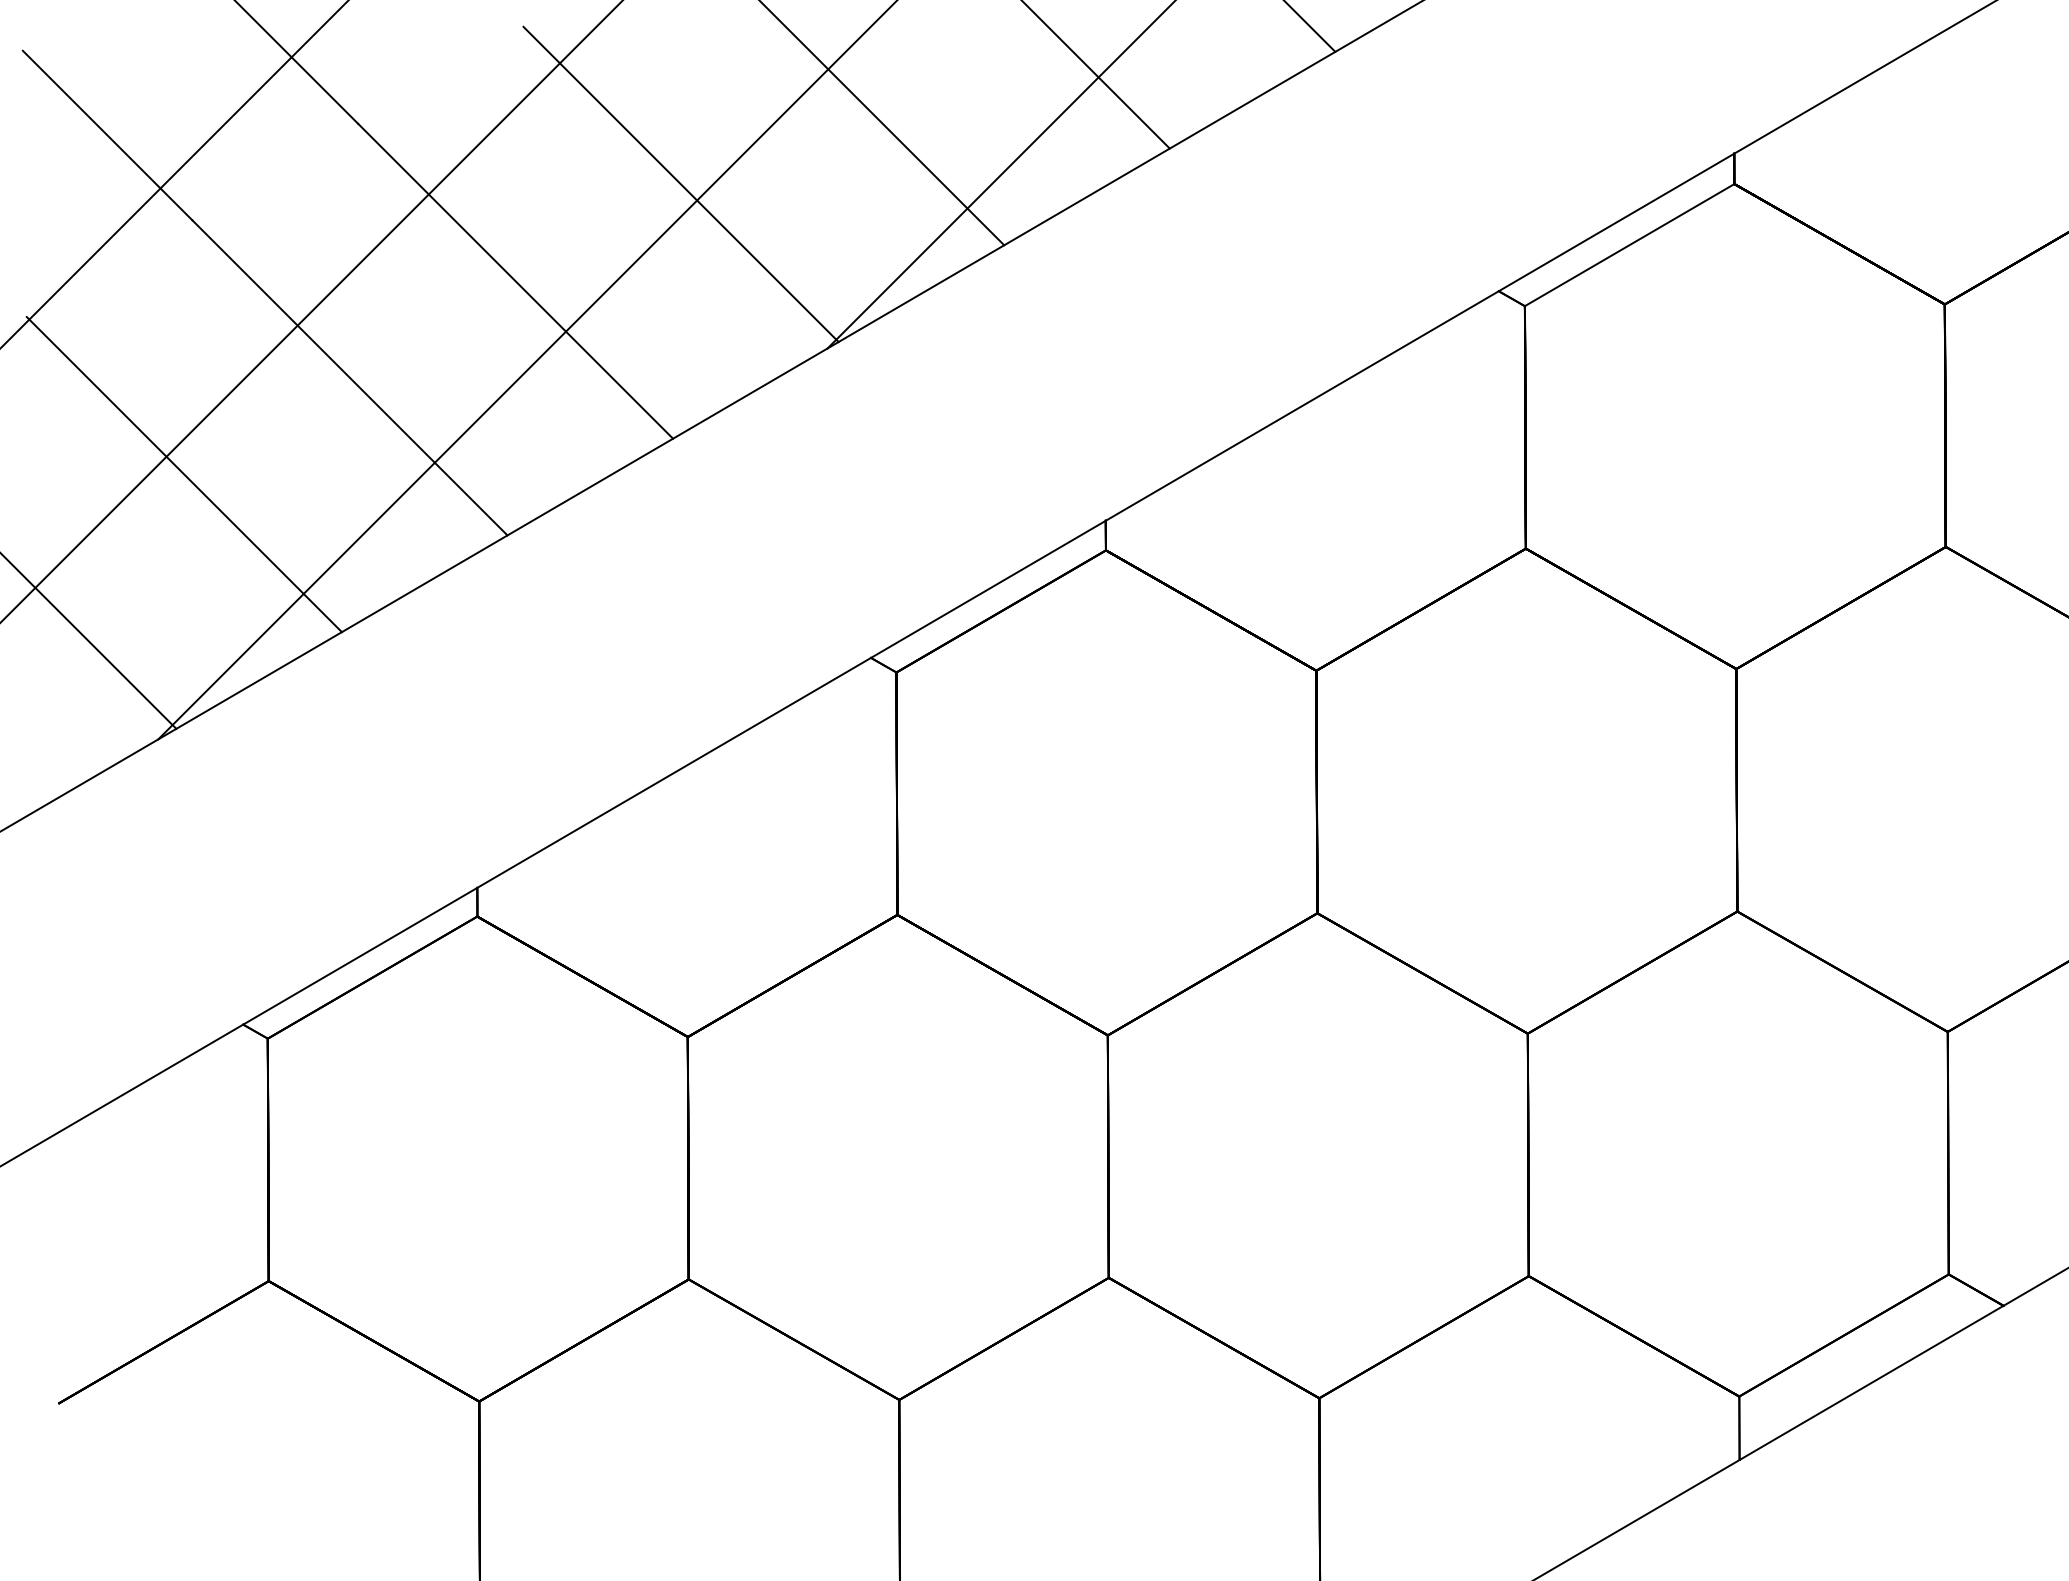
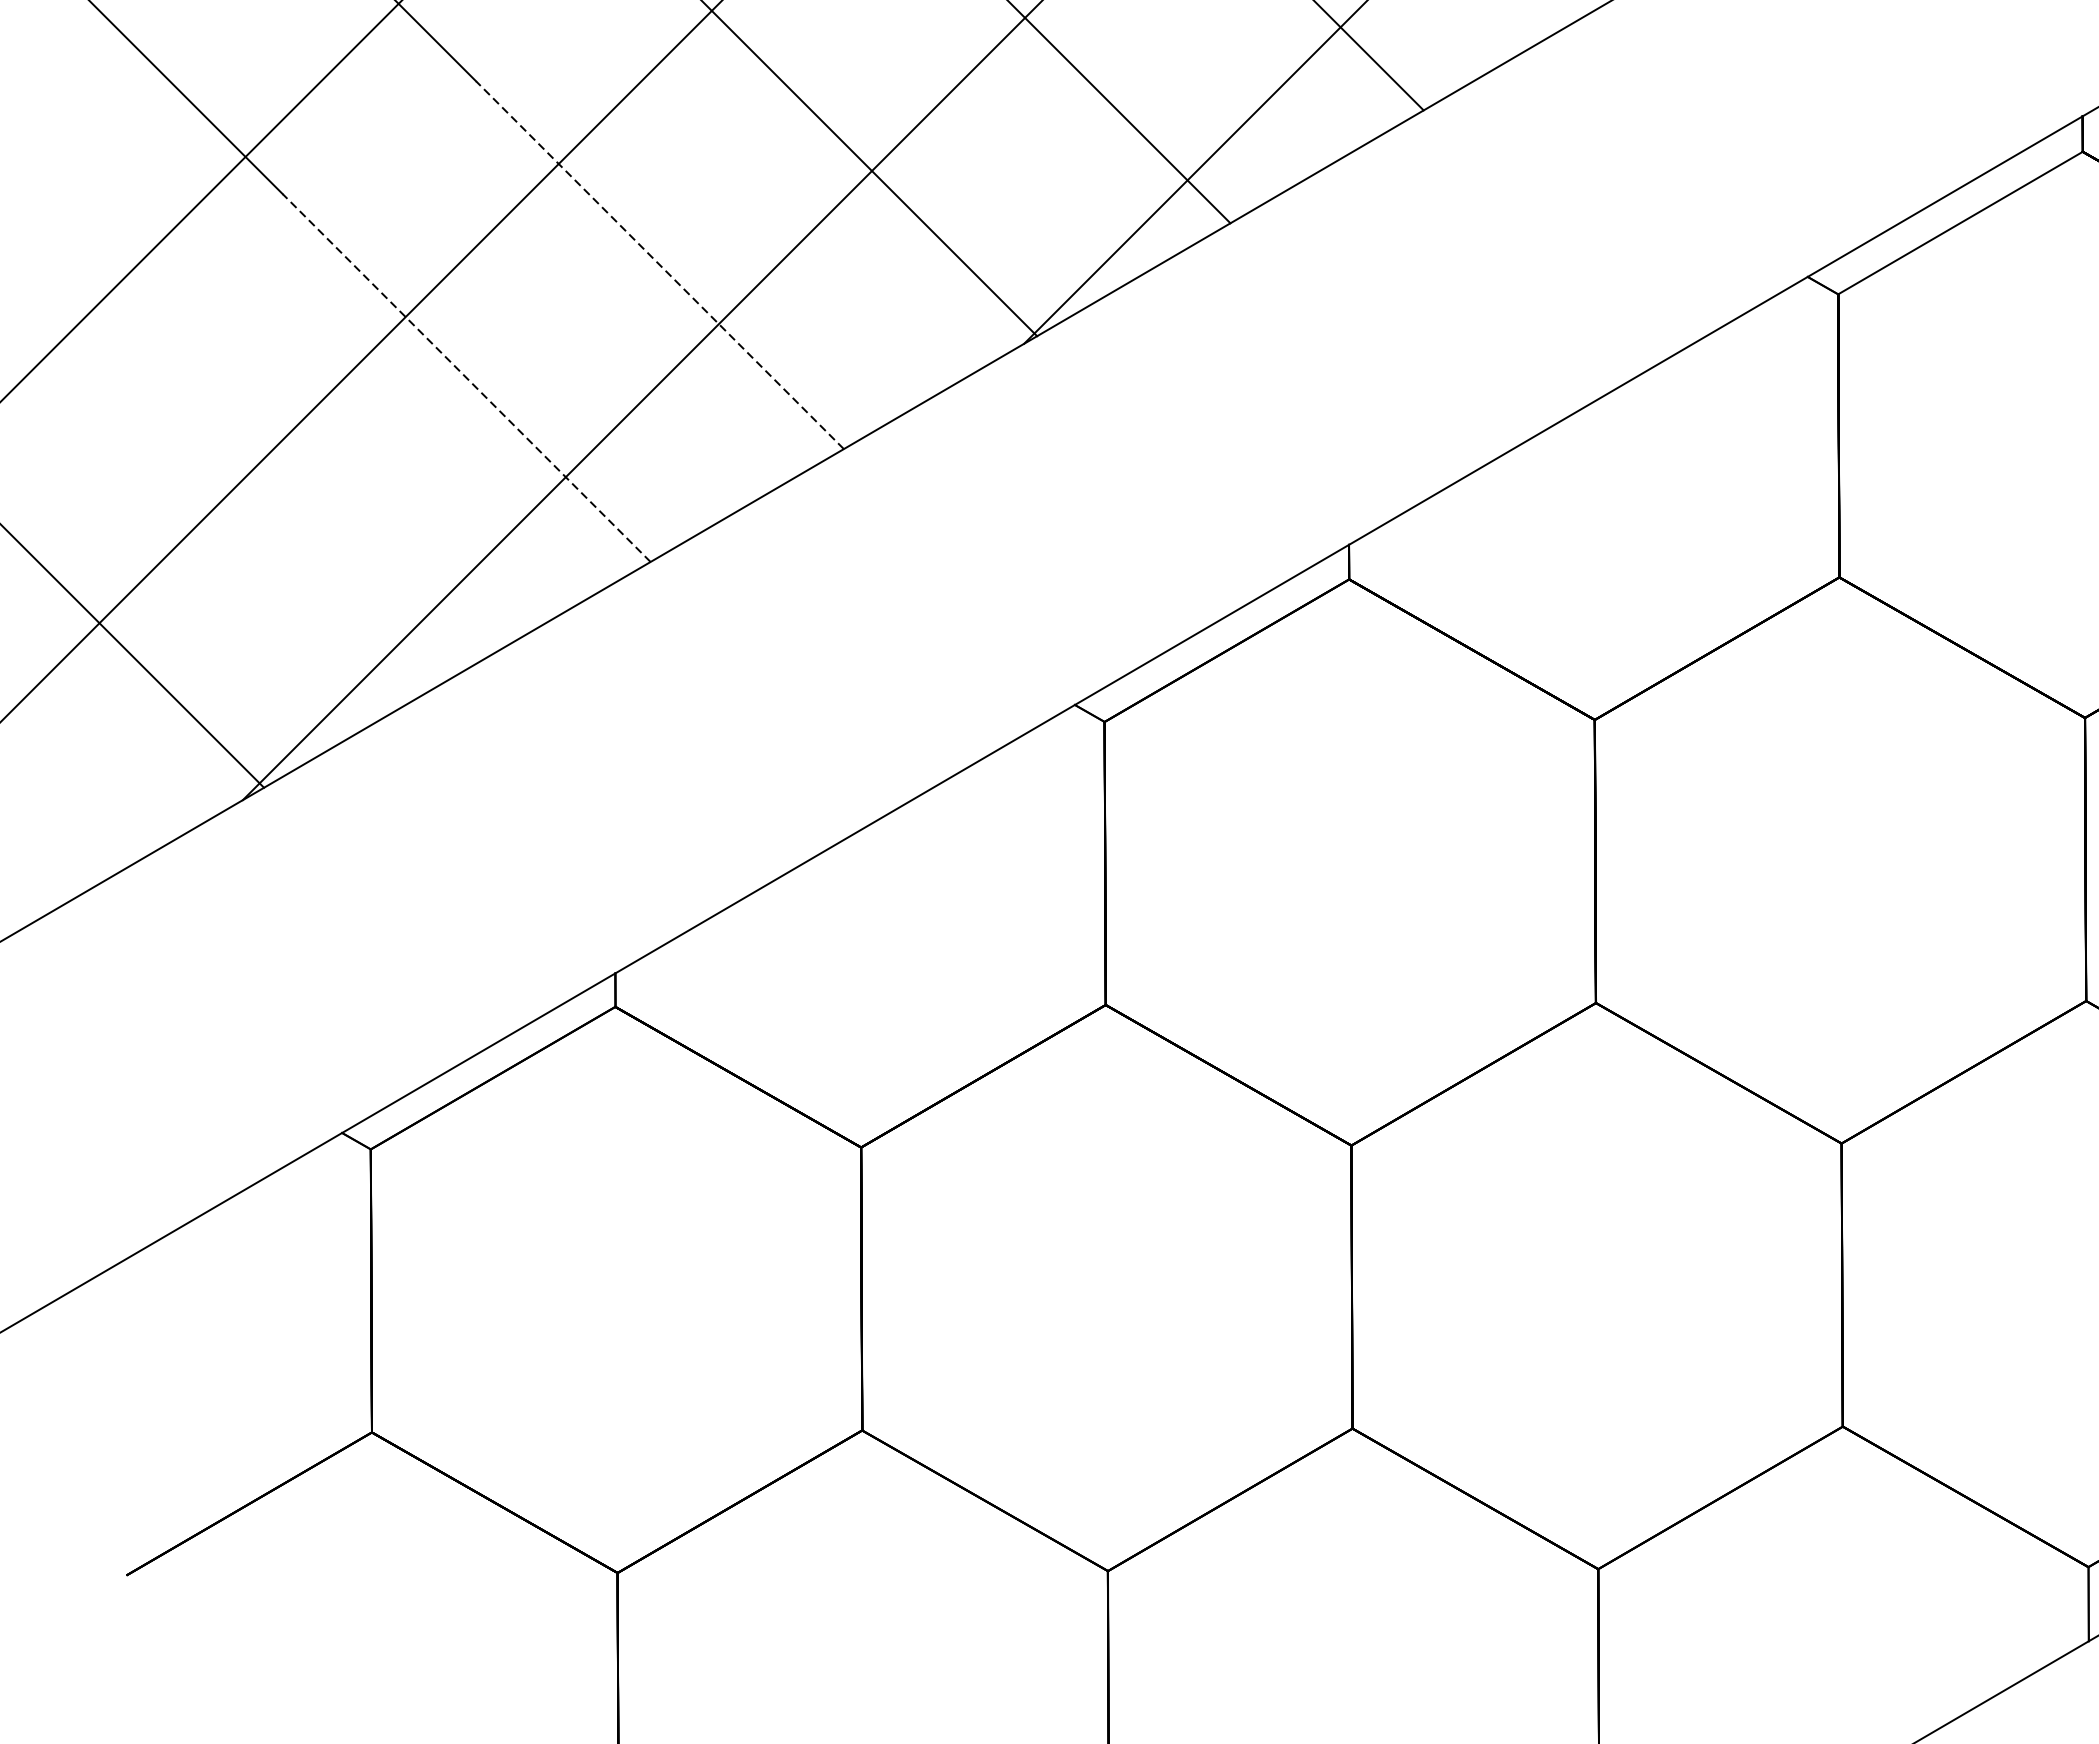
line: (515, 281) -> (659, 265), solid -> dashed
line: (349, 377) -> (466, 377), solid -> dashed
line: (183, 474) -> (272, 490), removed

